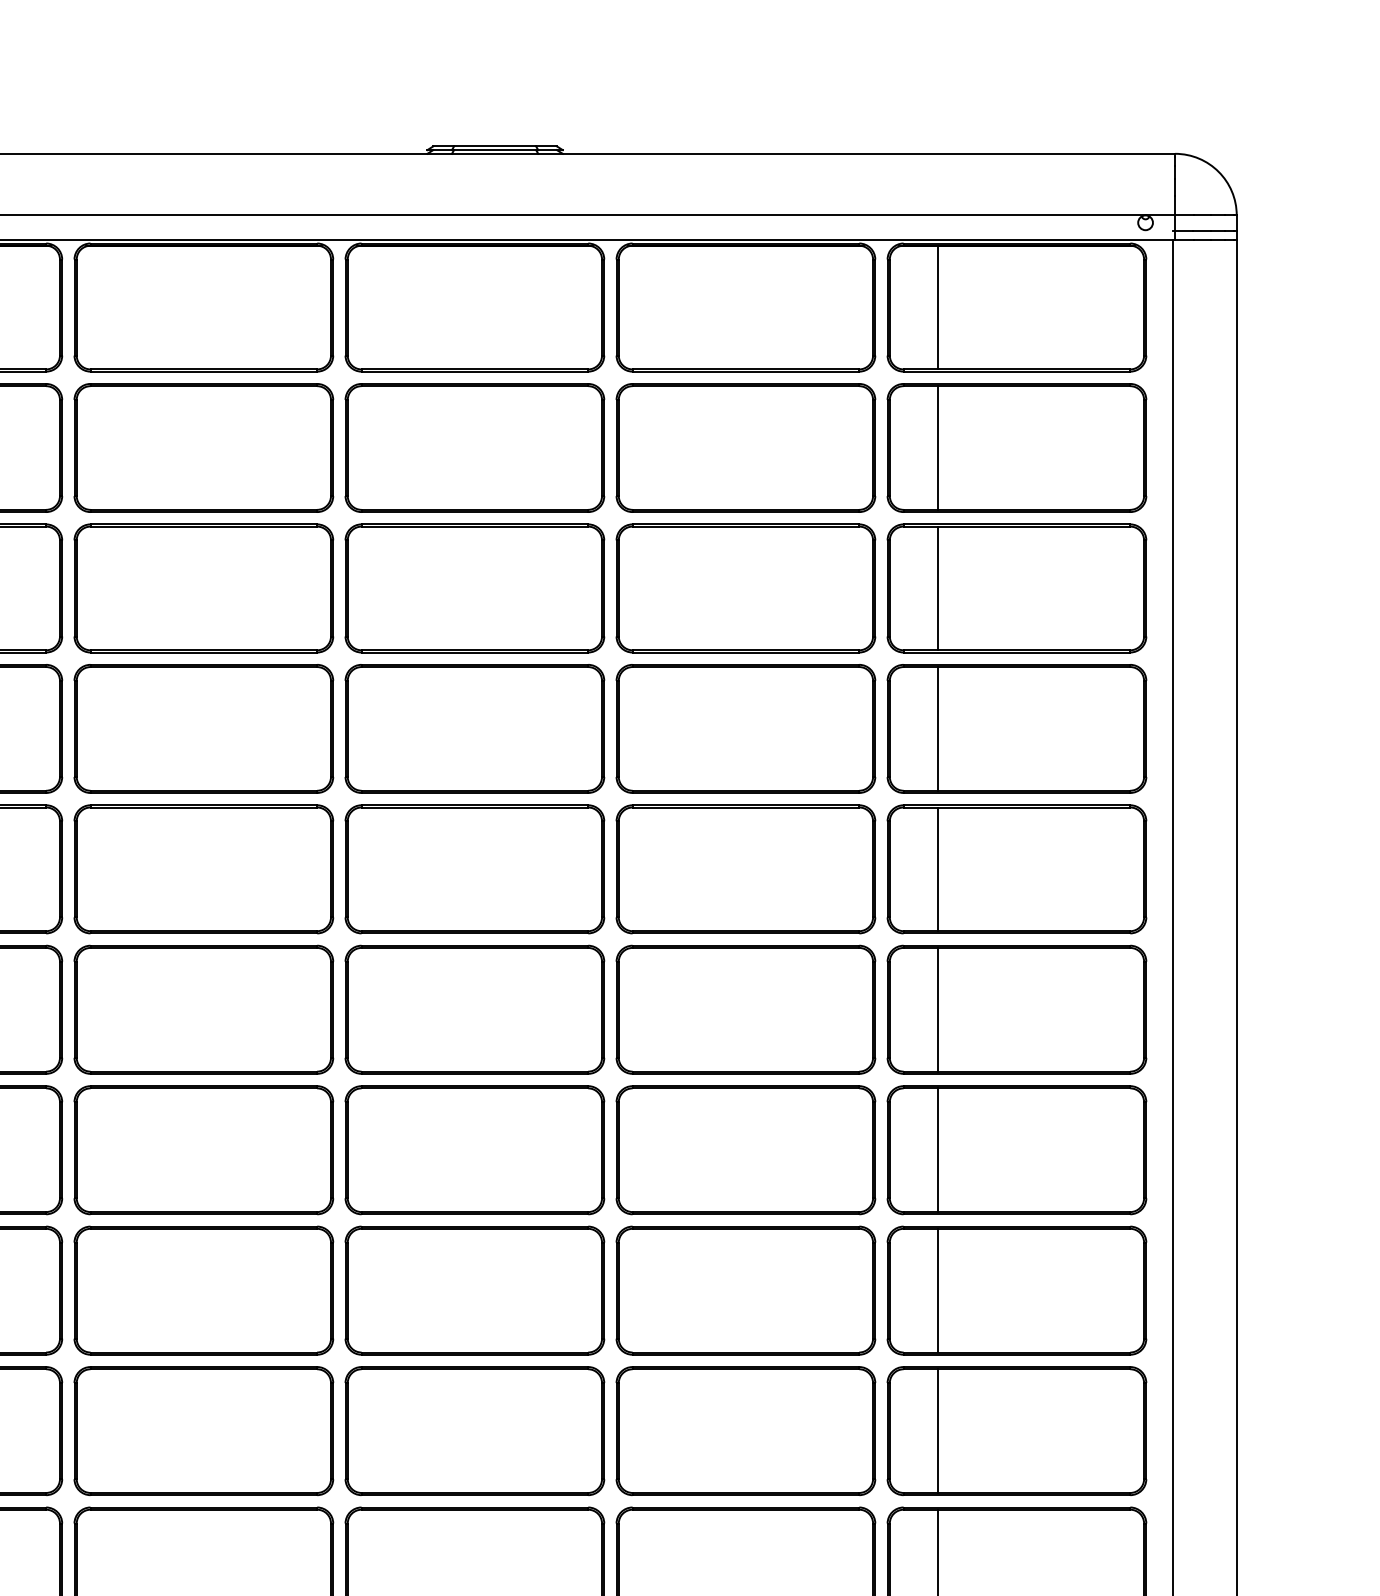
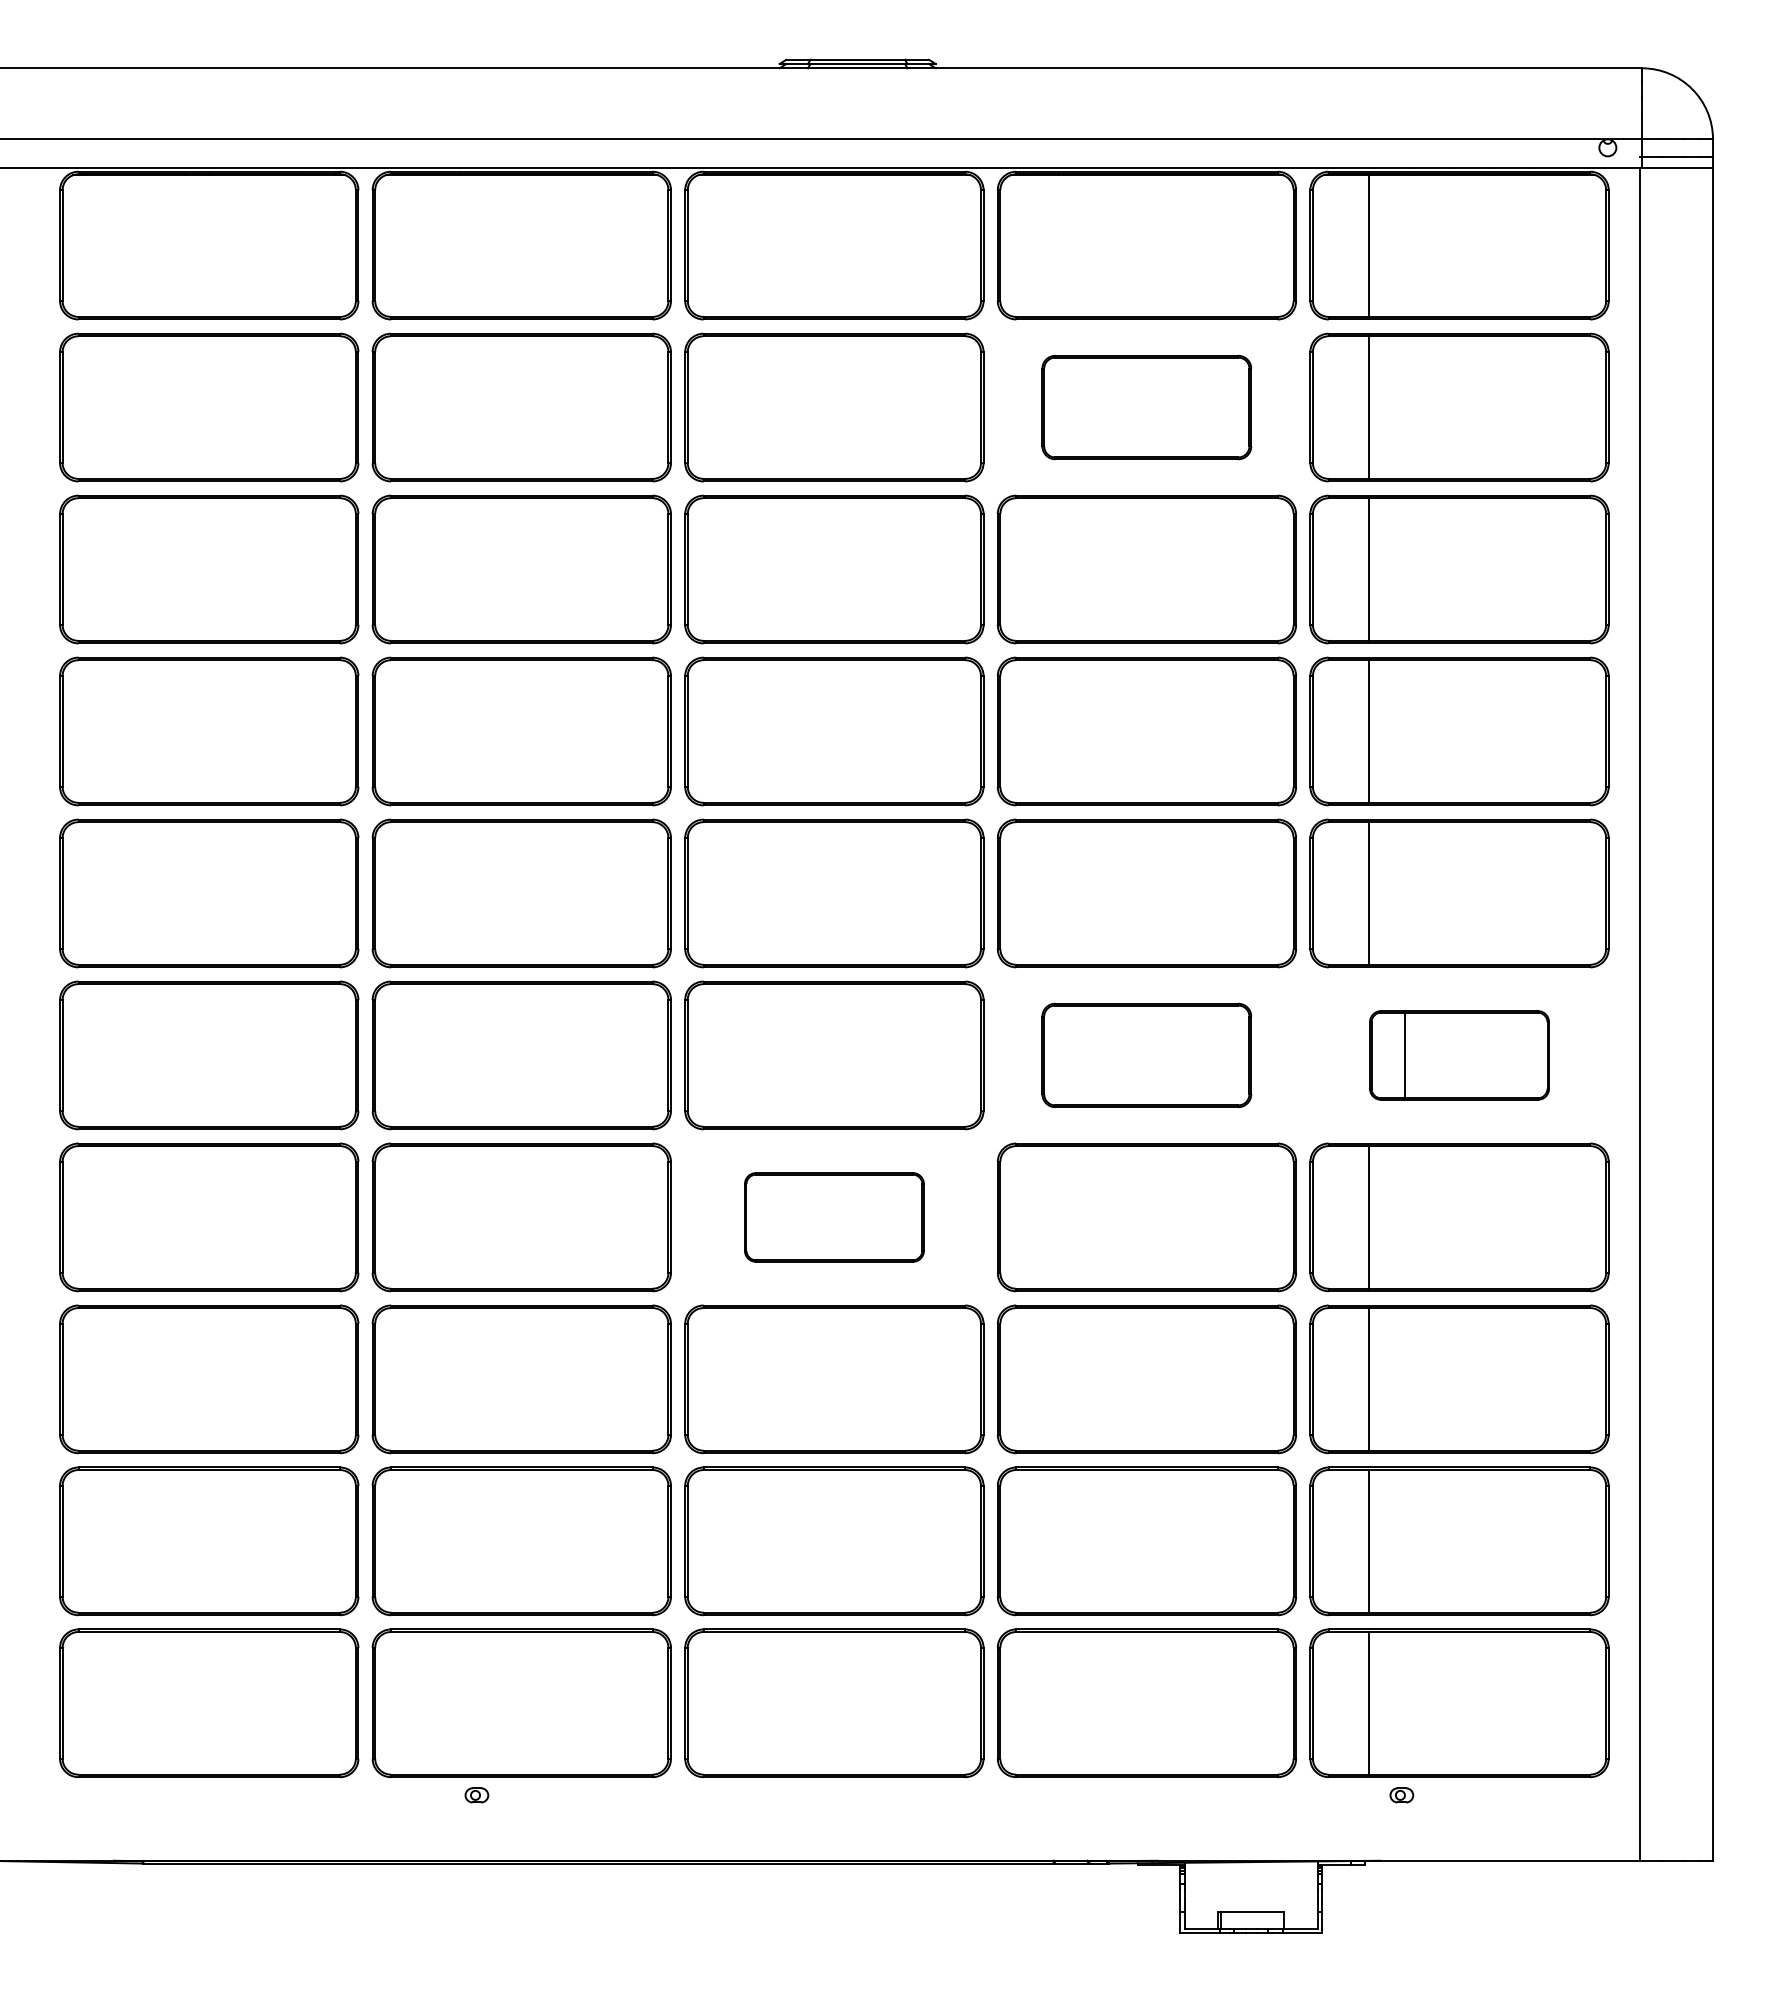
part: (745, 447) -> (1146, 407), size x0.7
part: (745, 1009) -> (1146, 1055), size x0.7
part: (1016, 1009) -> (1459, 1055), size x0.6
part: (474, 1150) -> (834, 1217), size x0.6

